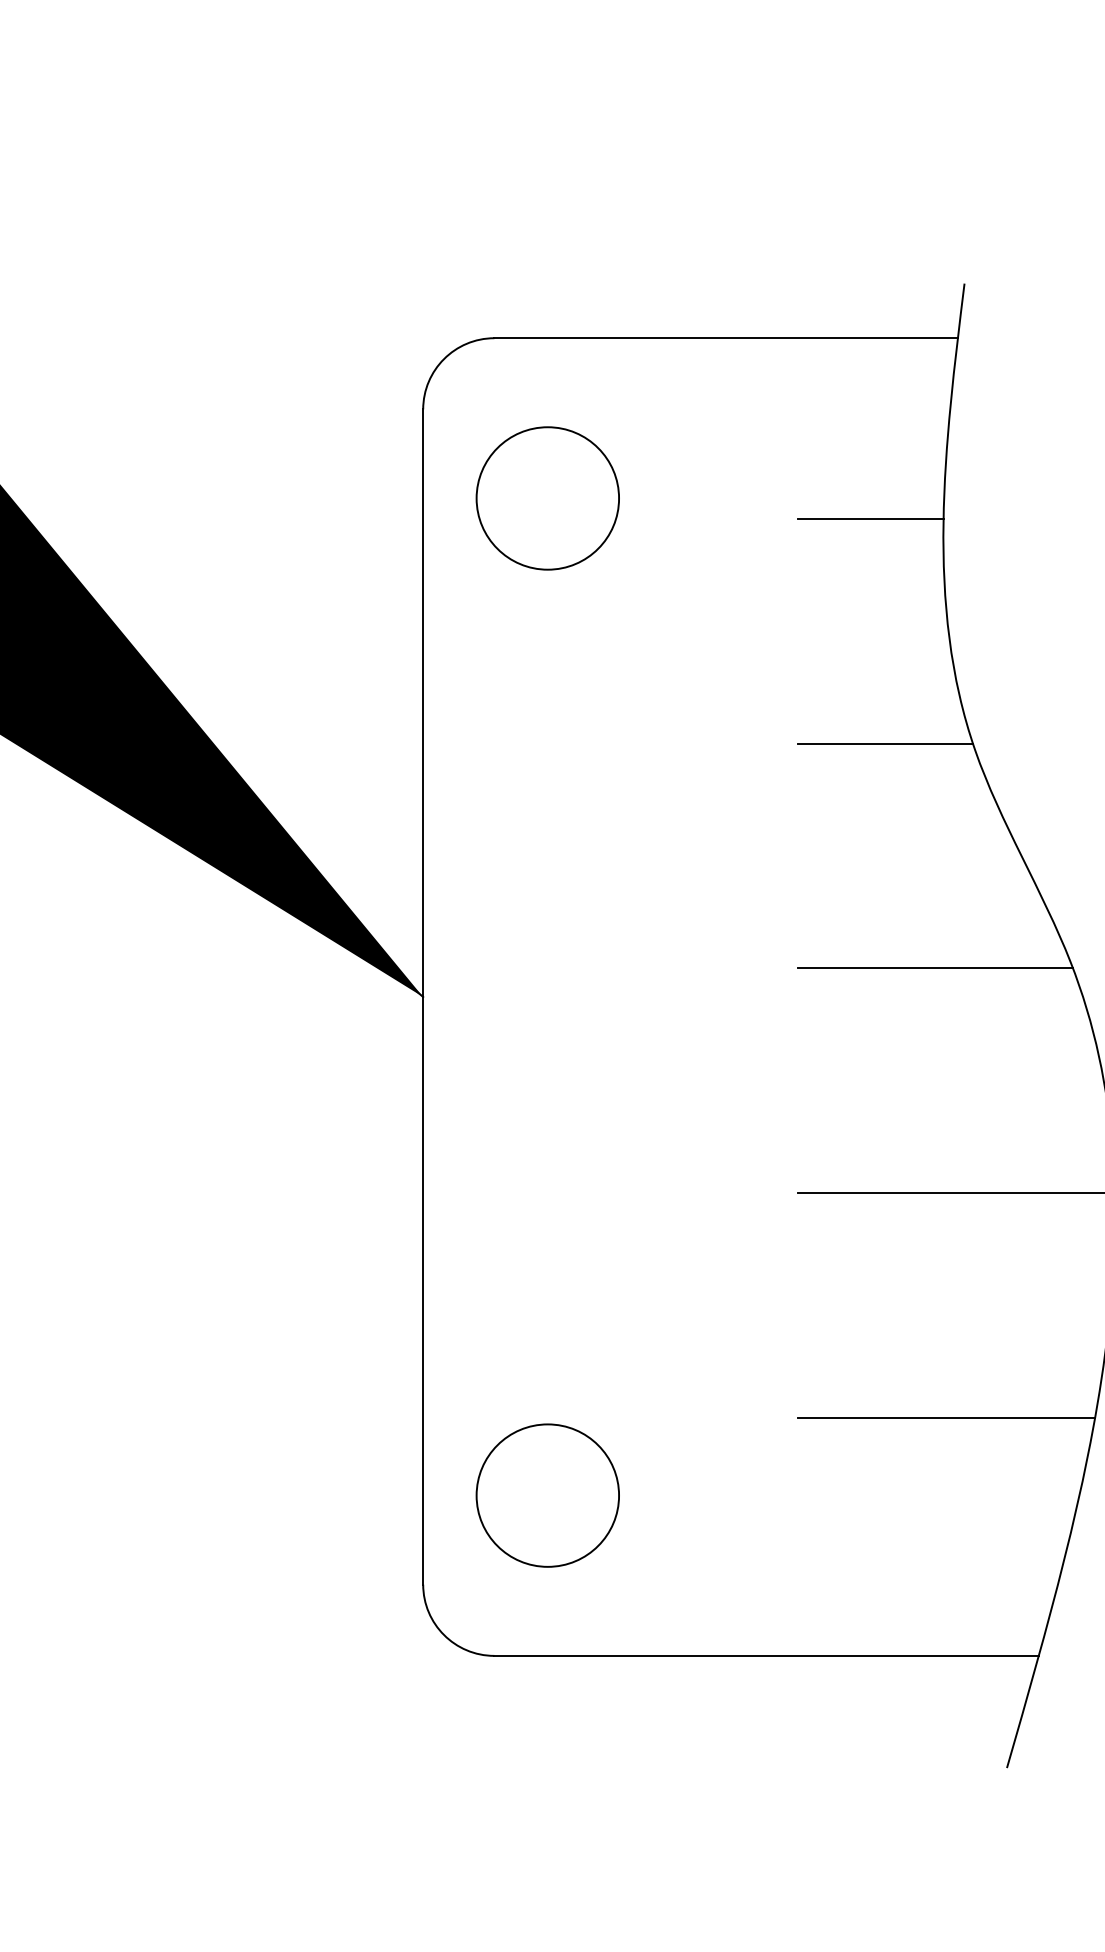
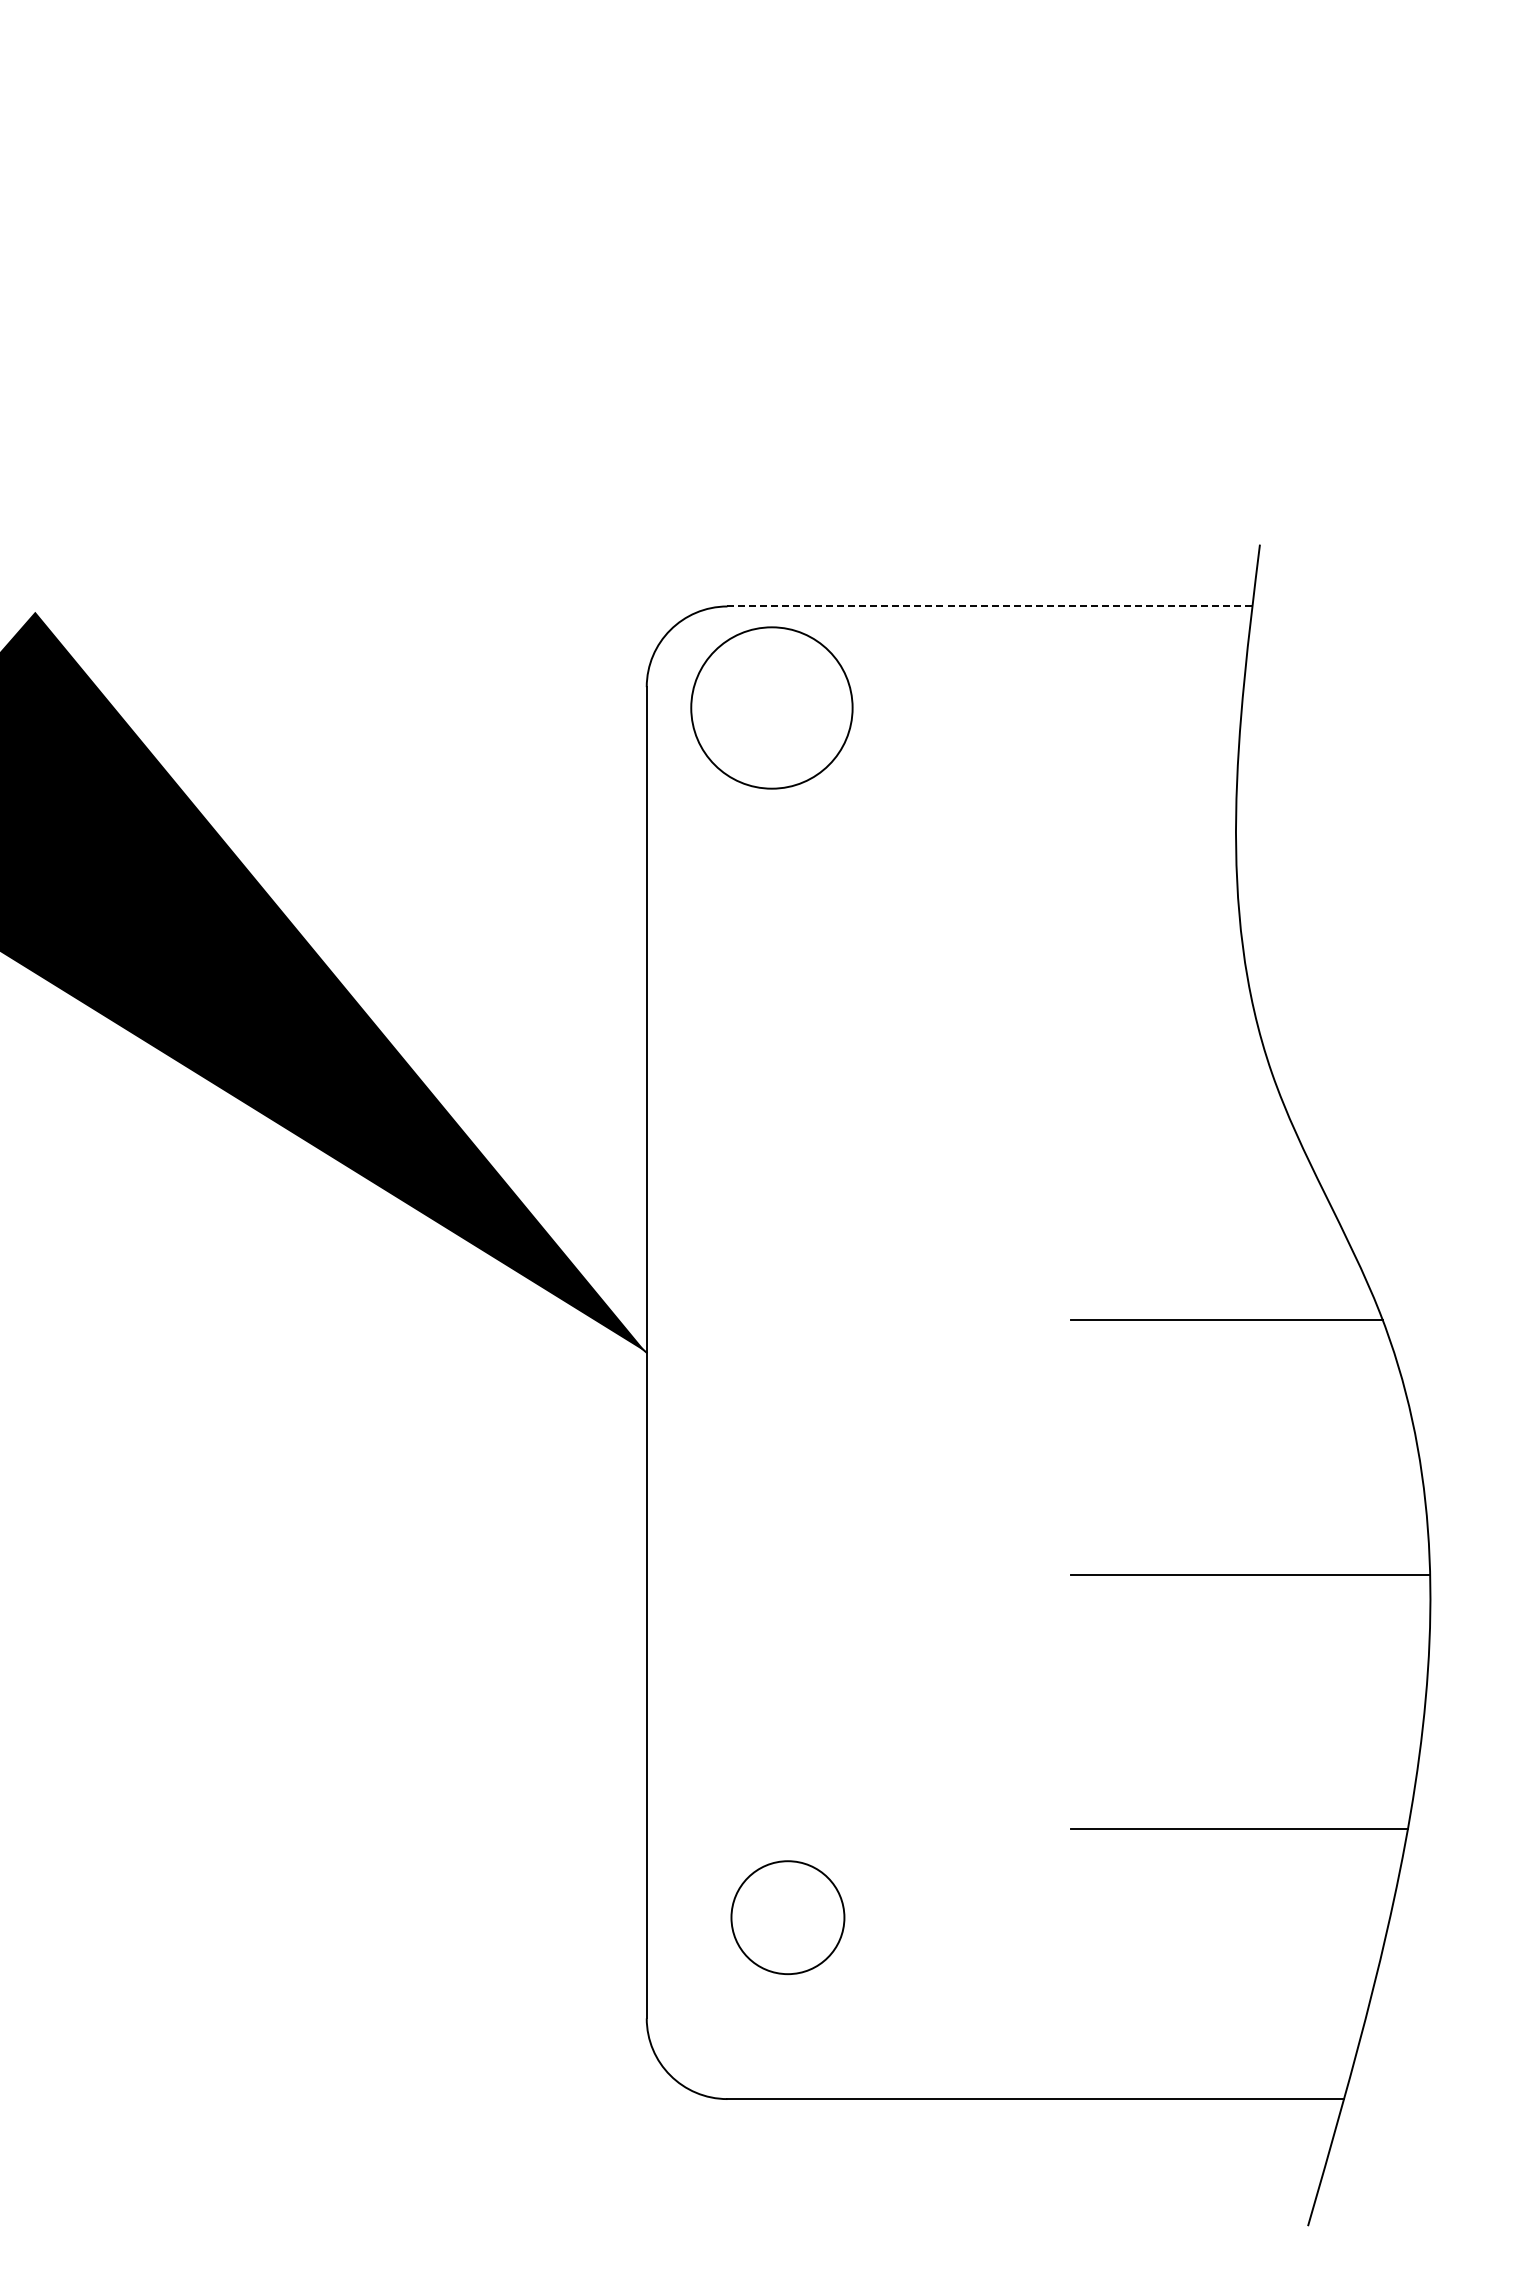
line: (725, 338) -> (989, 606), solid -> dashed
circle: (547, 498) -> (771, 707), moved
line: (870, 519) -> (1153, 811), removed
line: (885, 743) -> (1170, 1065), removed
circle: (547, 1495) -> (787, 1917), size x0.7

